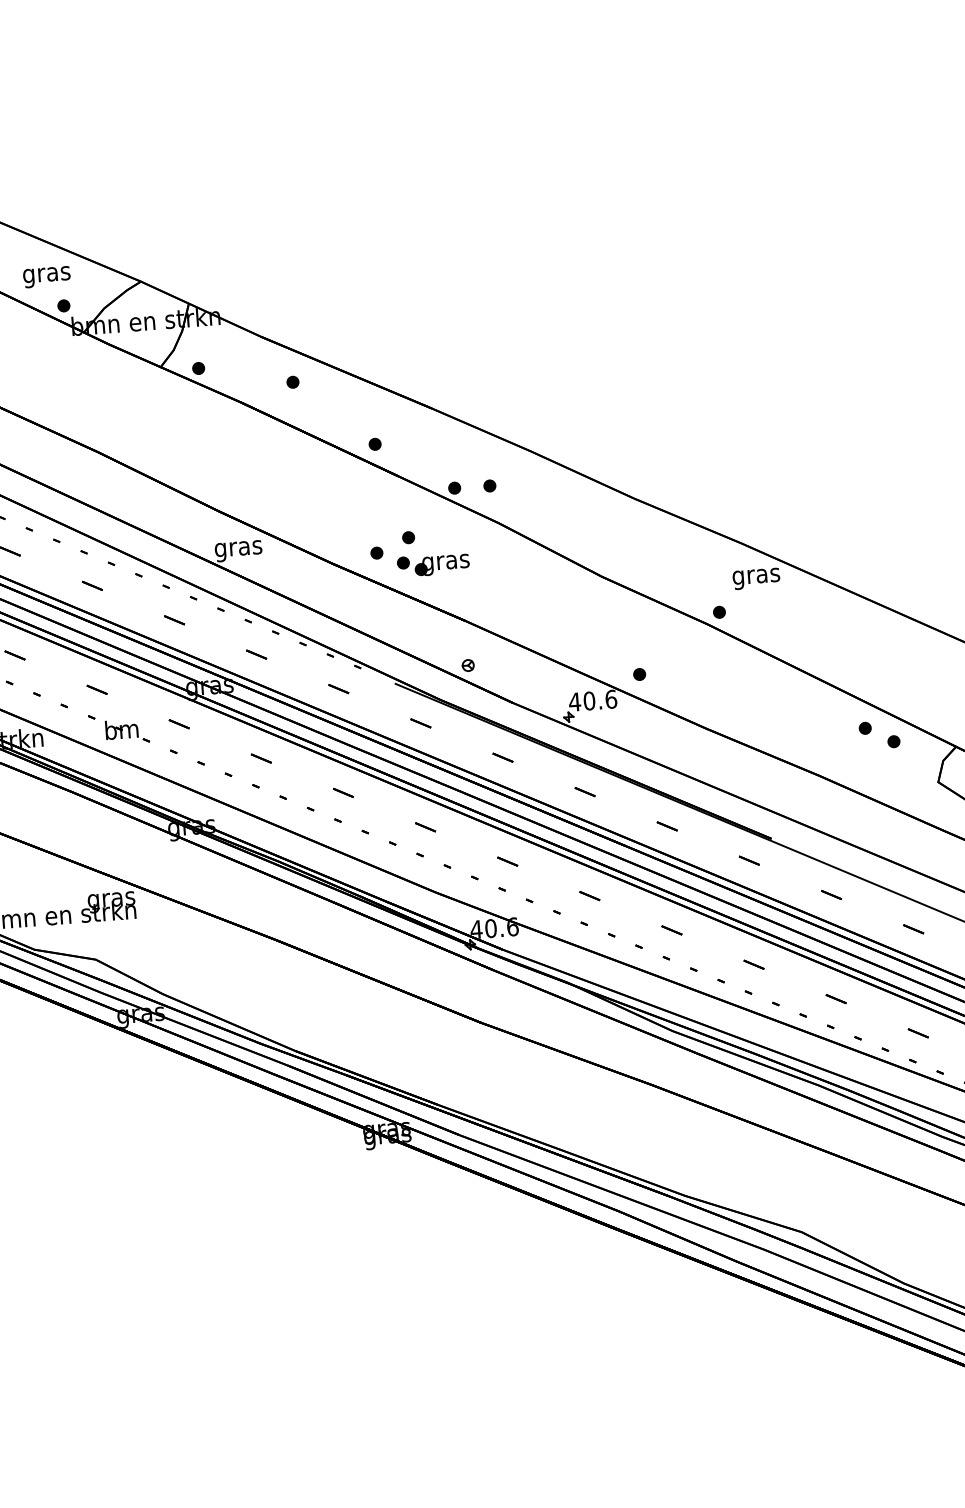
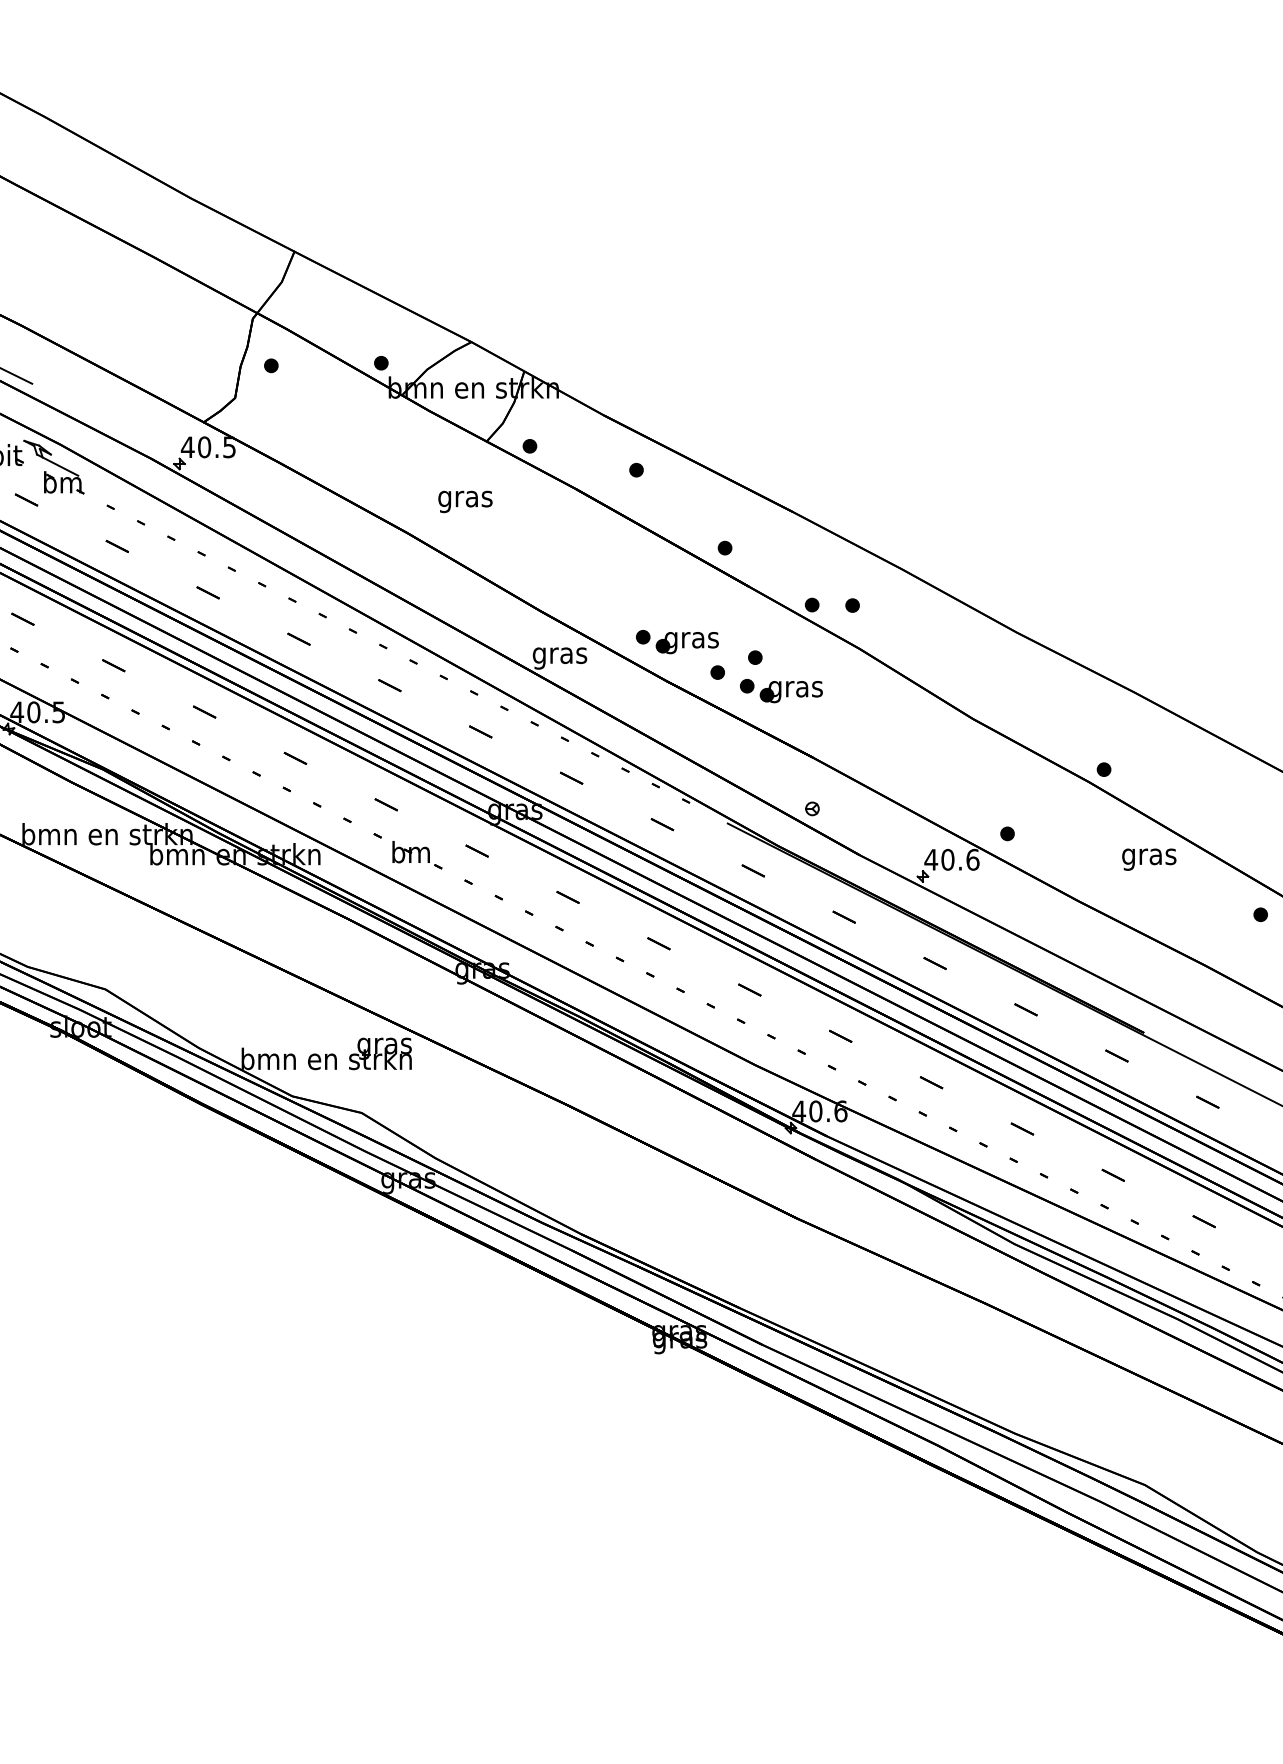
text: (46, 276) -> (465, 501), moved
part: (339, 529) -> (677, 642), added
text: (756, 578) -> (1149, 859), moved

